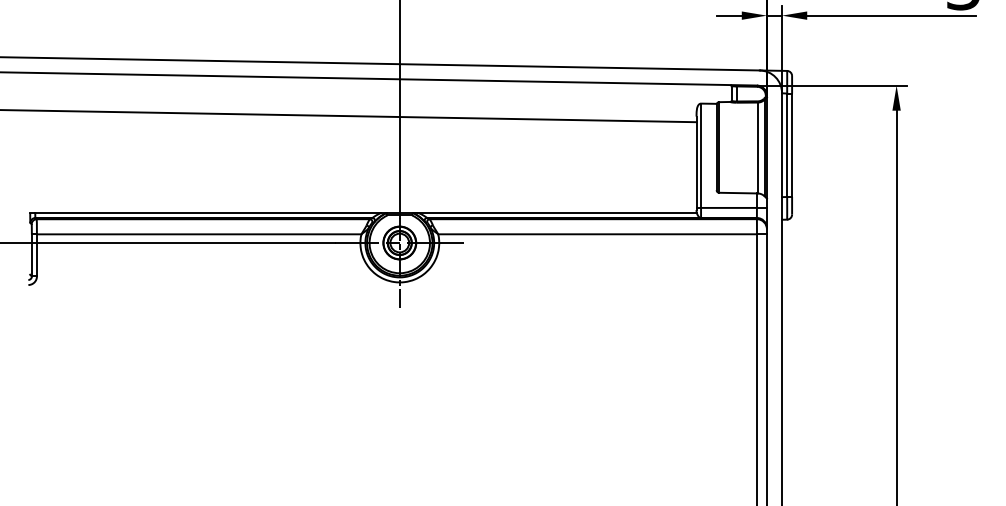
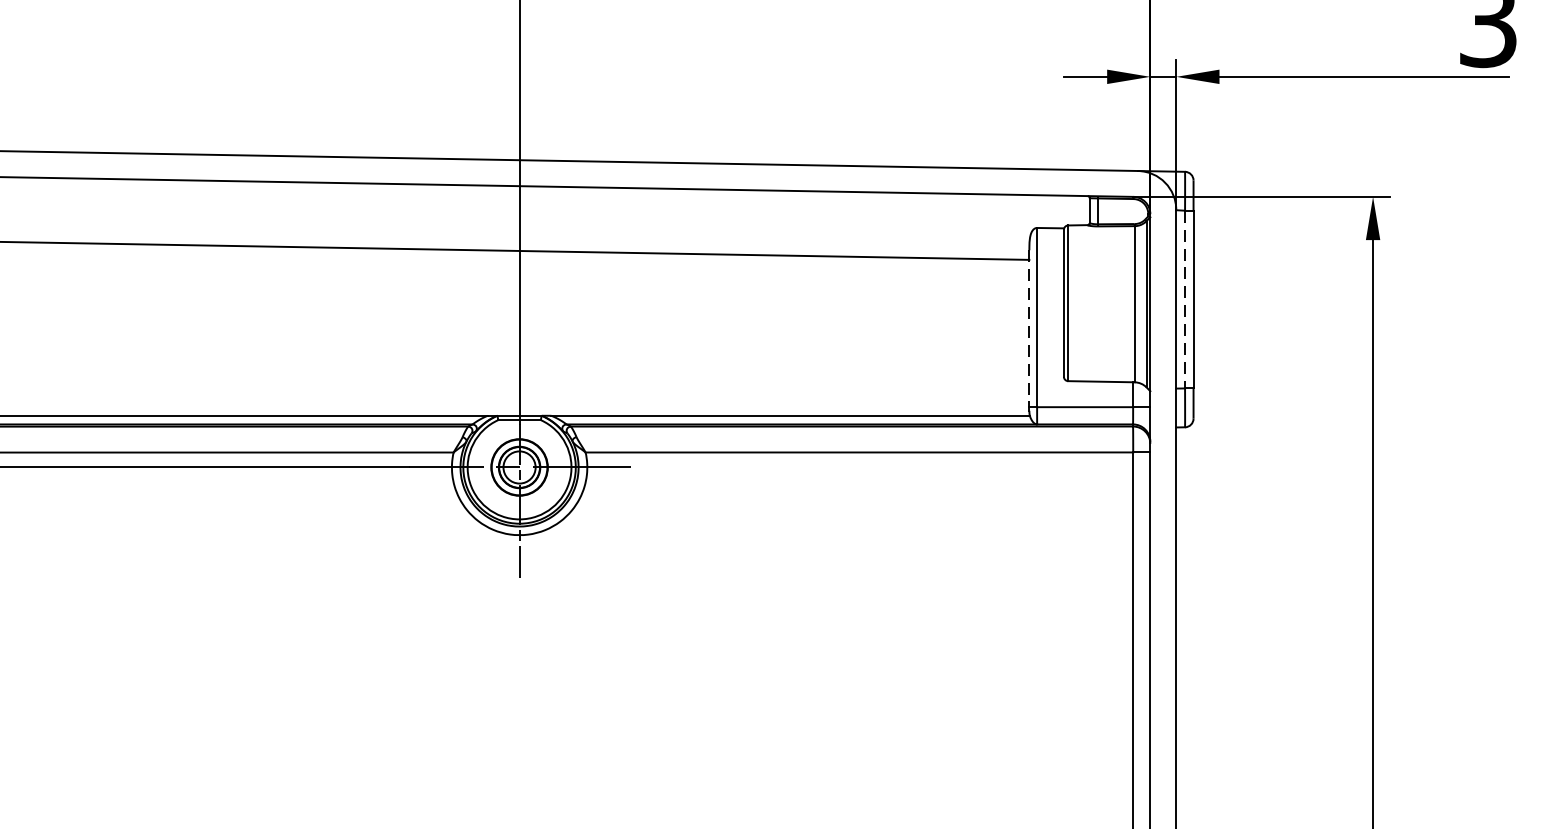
line: (787, 145) -> (1185, 299), solid -> dashed
line: (696, 162) -> (1029, 329), solid -> dashed

